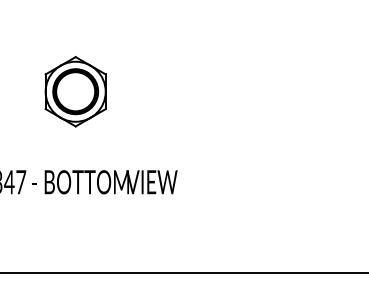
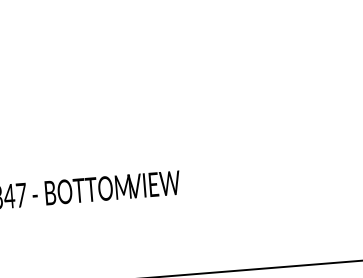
part: (75, 91) -> (69, 98), removed

